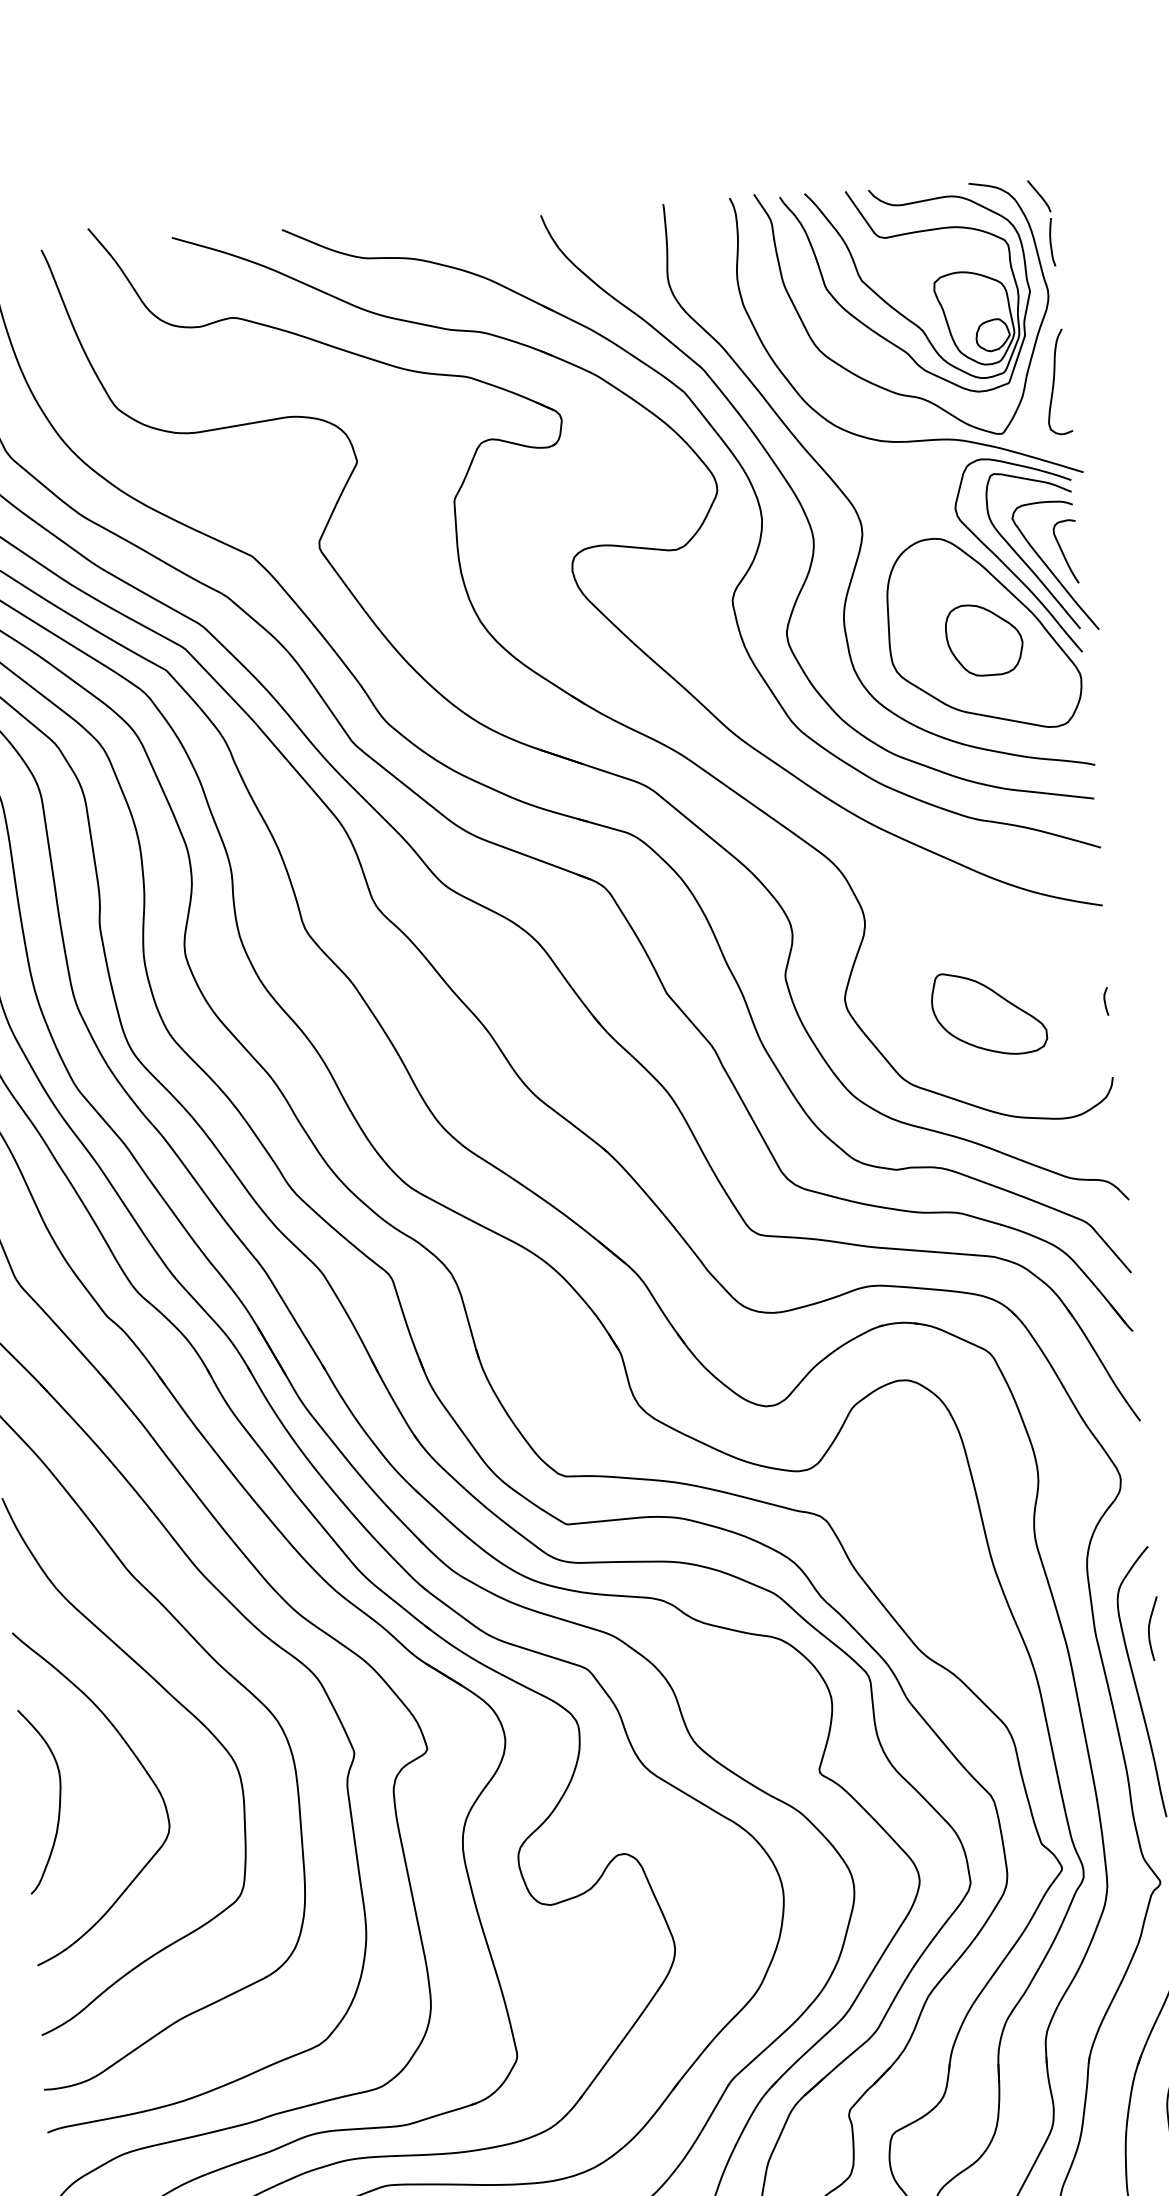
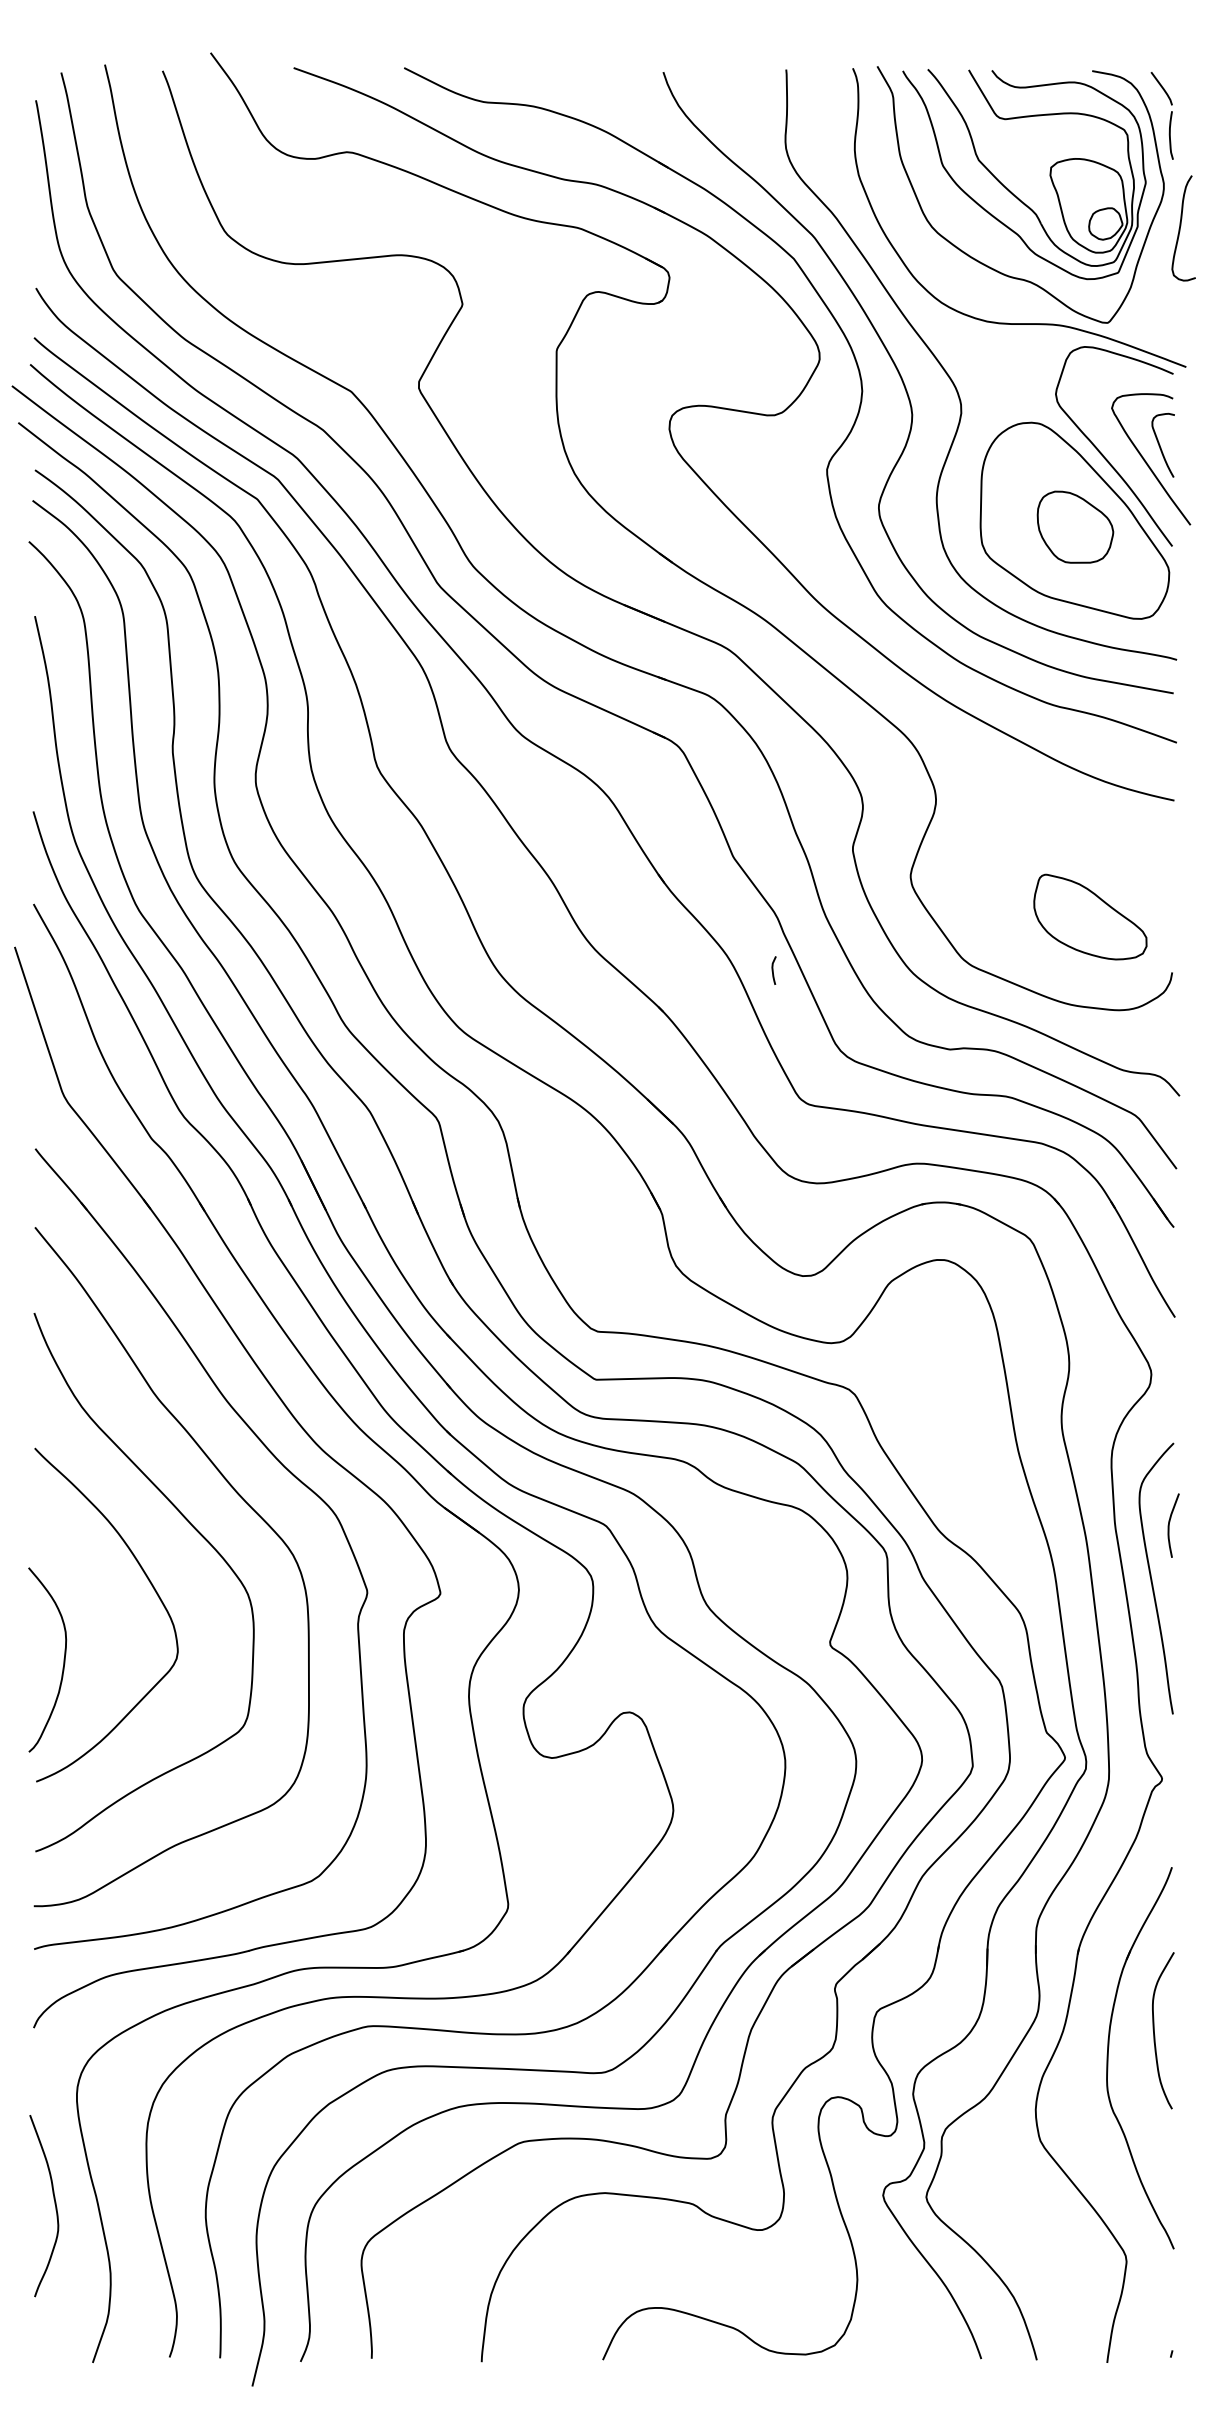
curve: (1055, 380) -> (1181, 226), moved
curve: (1023, 560) -> (1120, 450), removed
curve: (1105, 1001) -> (773, 970), moved
part: (989, 1012) -> (1090, 916), moved
curve: (59, 1799) -> (63, 1659), moved

